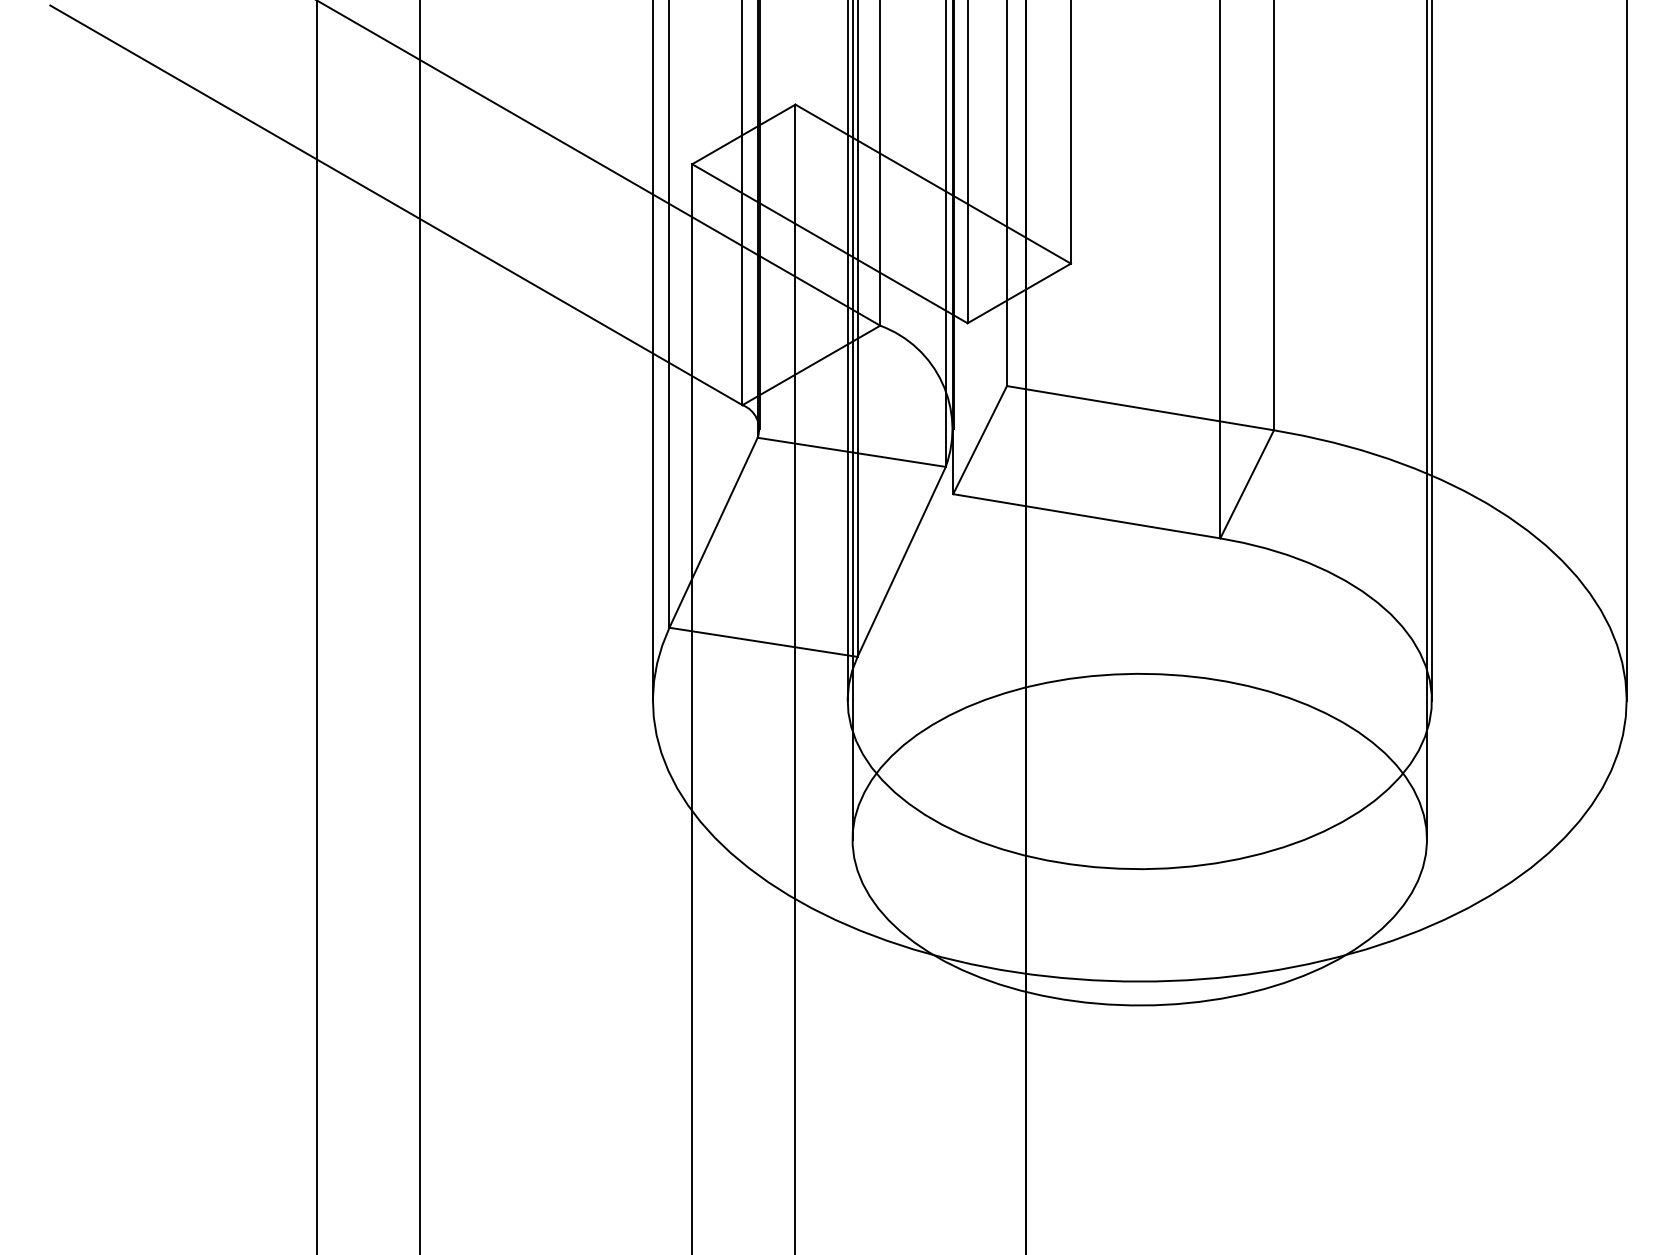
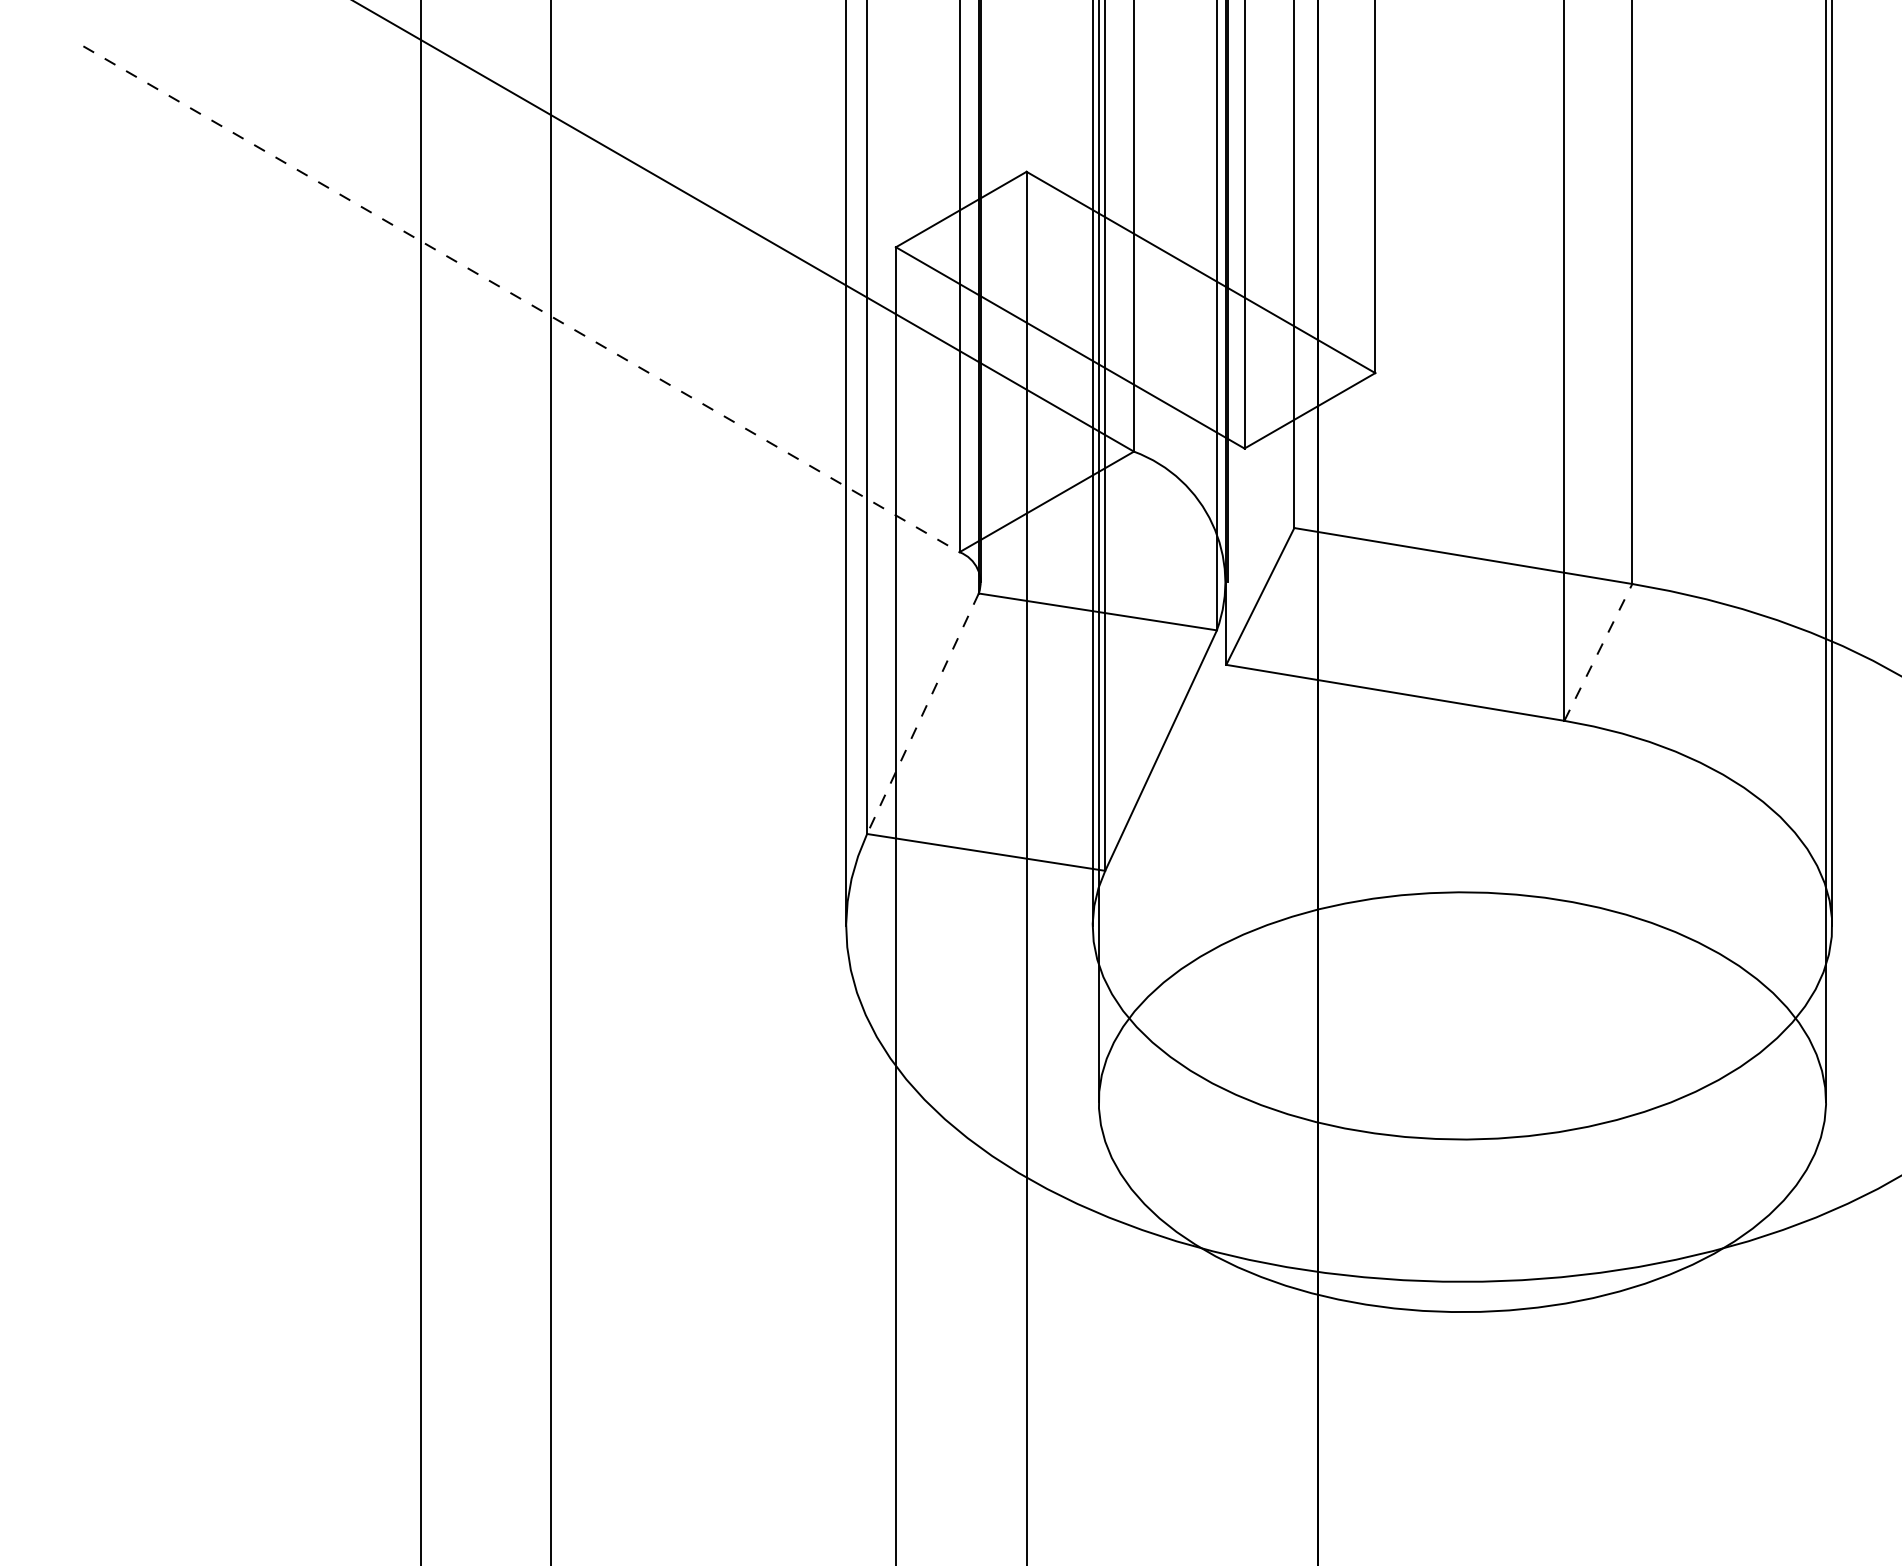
line: (396, 205) -> (521, 299), solid -> dashed
line: (1247, 483) -> (1598, 651), solid -> dashed
line: (713, 532) -> (922, 713), solid -> dashed

